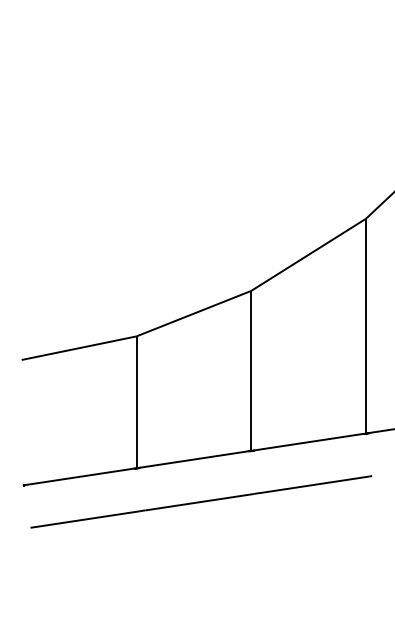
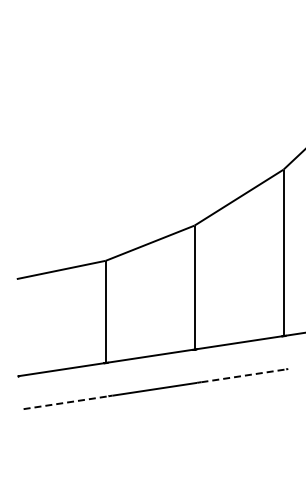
line: (314, 484) -> (243, 375), solid -> dashed
line: (85, 519) -> (66, 402), solid -> dashed

